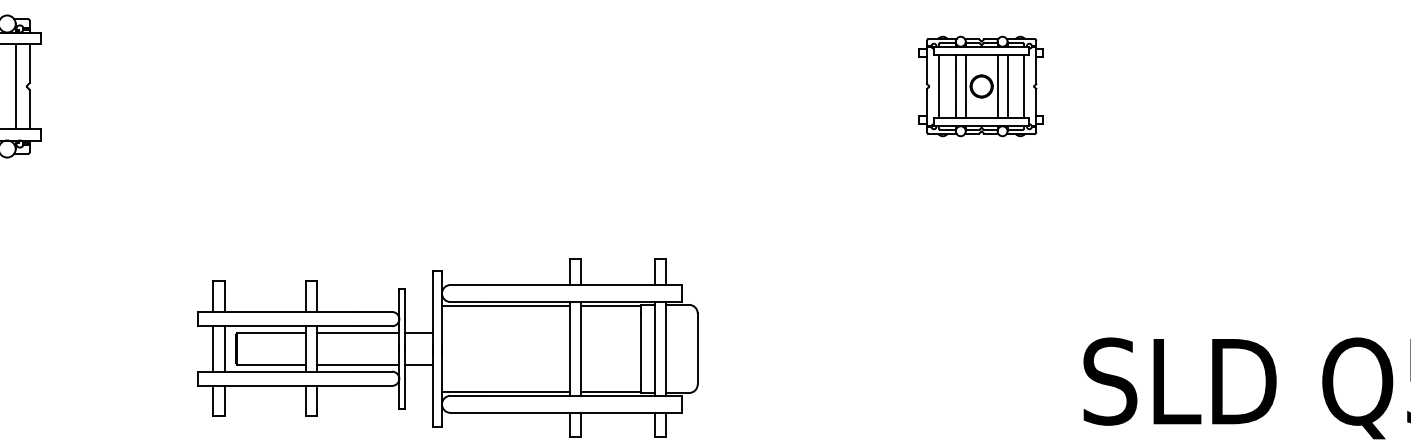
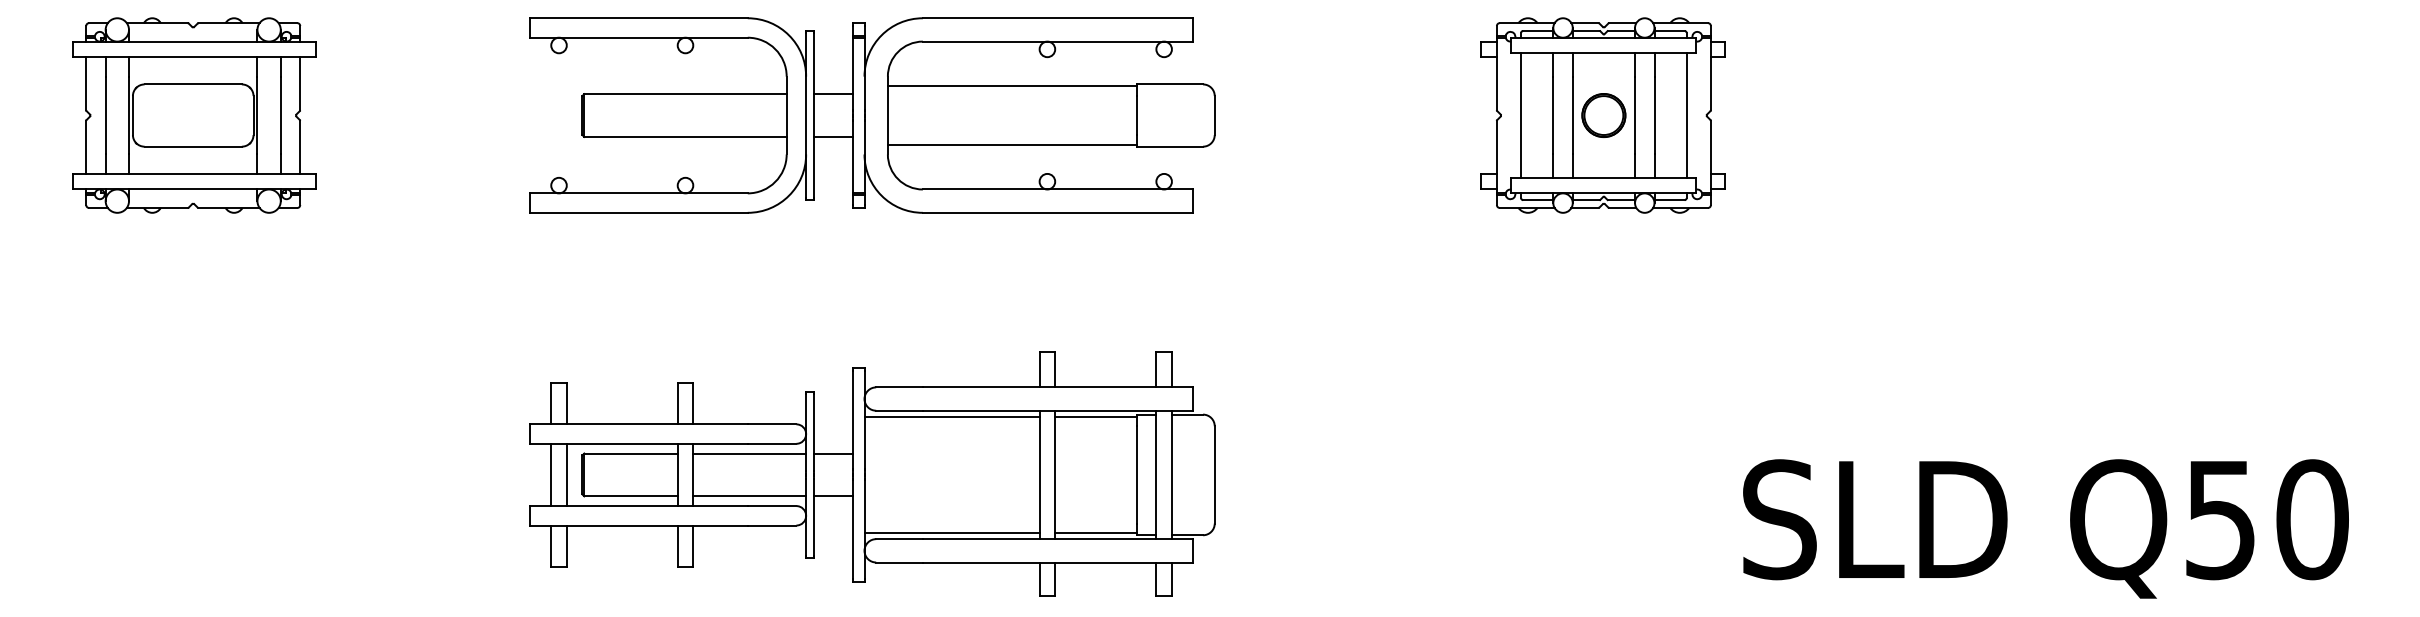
part: (447, 86) -> (872, 115), added
part: (980, 86) -> (1602, 115), size x1.43

